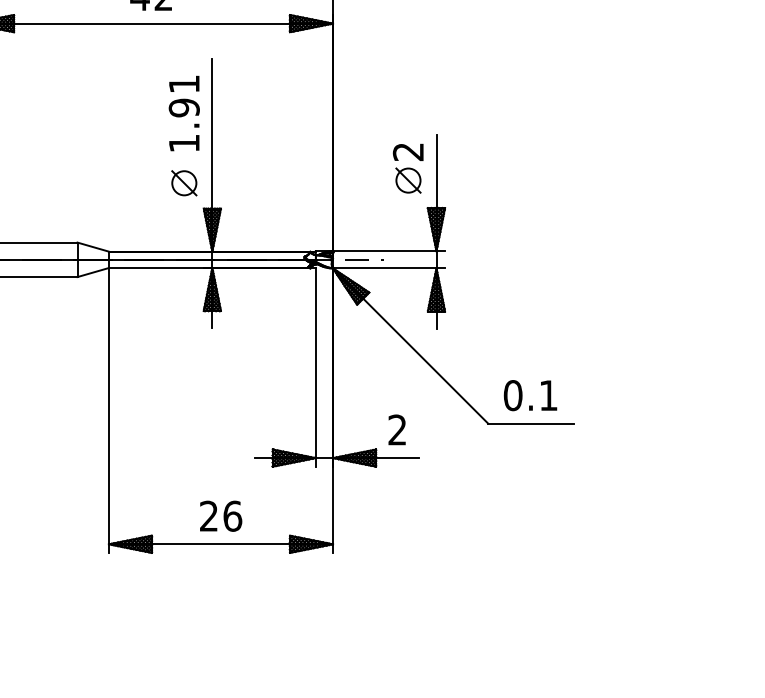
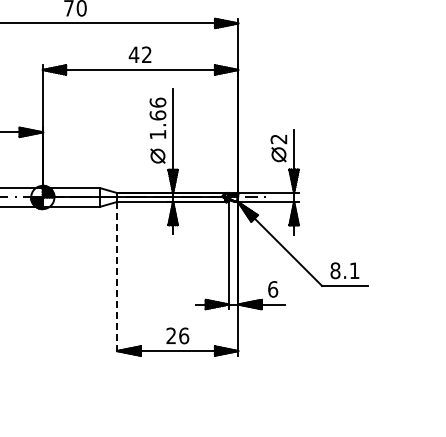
text: (183, 94) -> (157, 108), 1.91 -> 1.66
text: (513, 395) -> (335, 270), 0.1 -> 8.1
line: (109, 409) -> (117, 278), solid -> dashed
text: (398, 430) -> (273, 289), 2 -> 6

